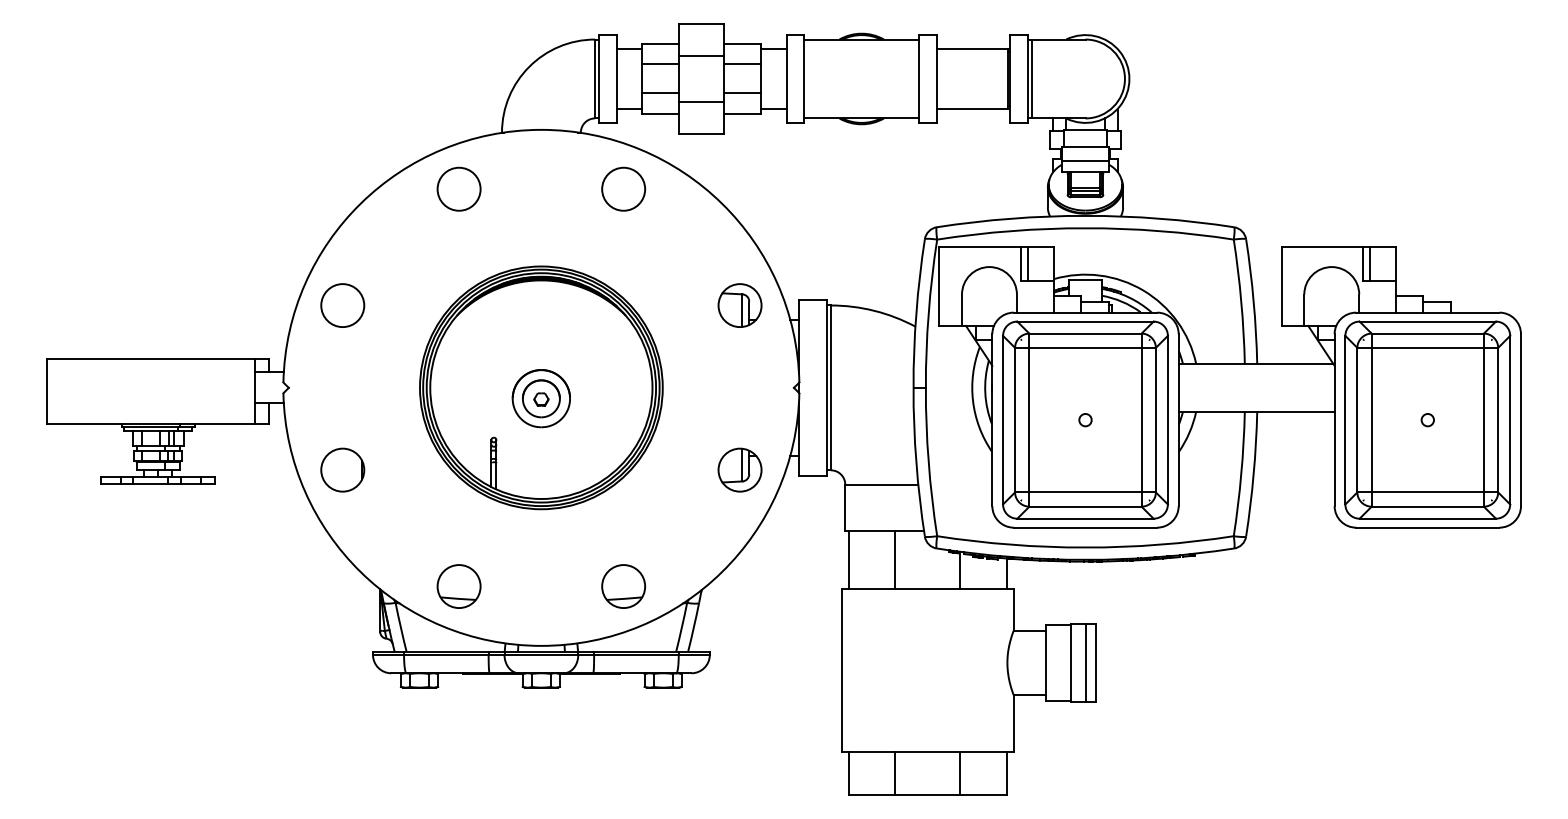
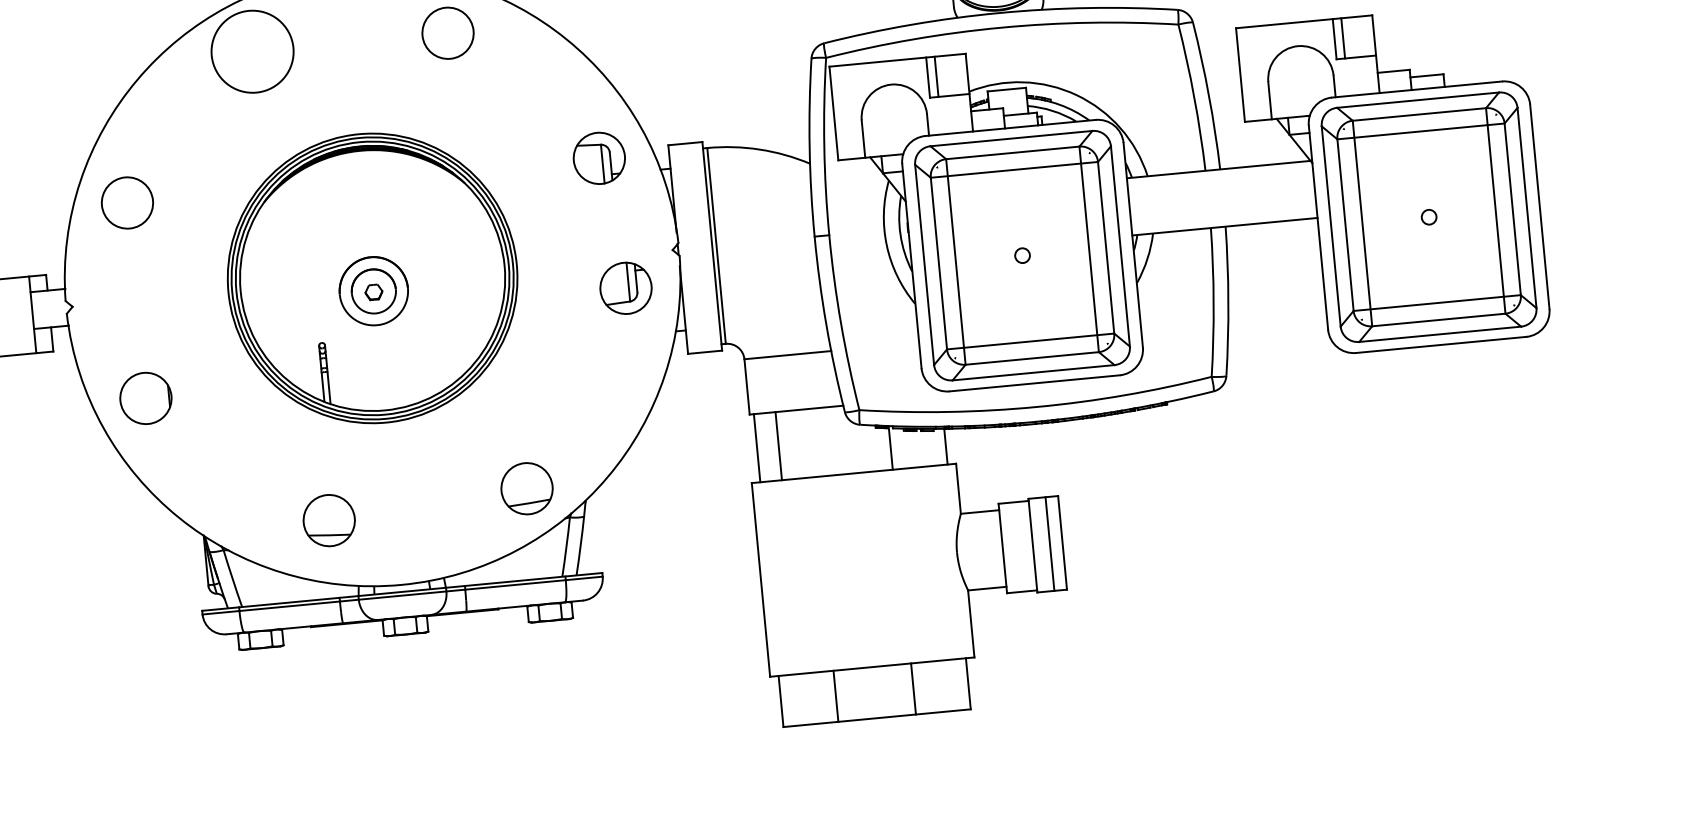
circle: (458, 188) -> (251, 50), size x1.6
part: (739, 469) -> (625, 287), moved
line: (895, 559) -> (779, 445), moved
part: (458, 586) -> (328, 520), moved
part: (623, 586) -> (526, 488), moved

